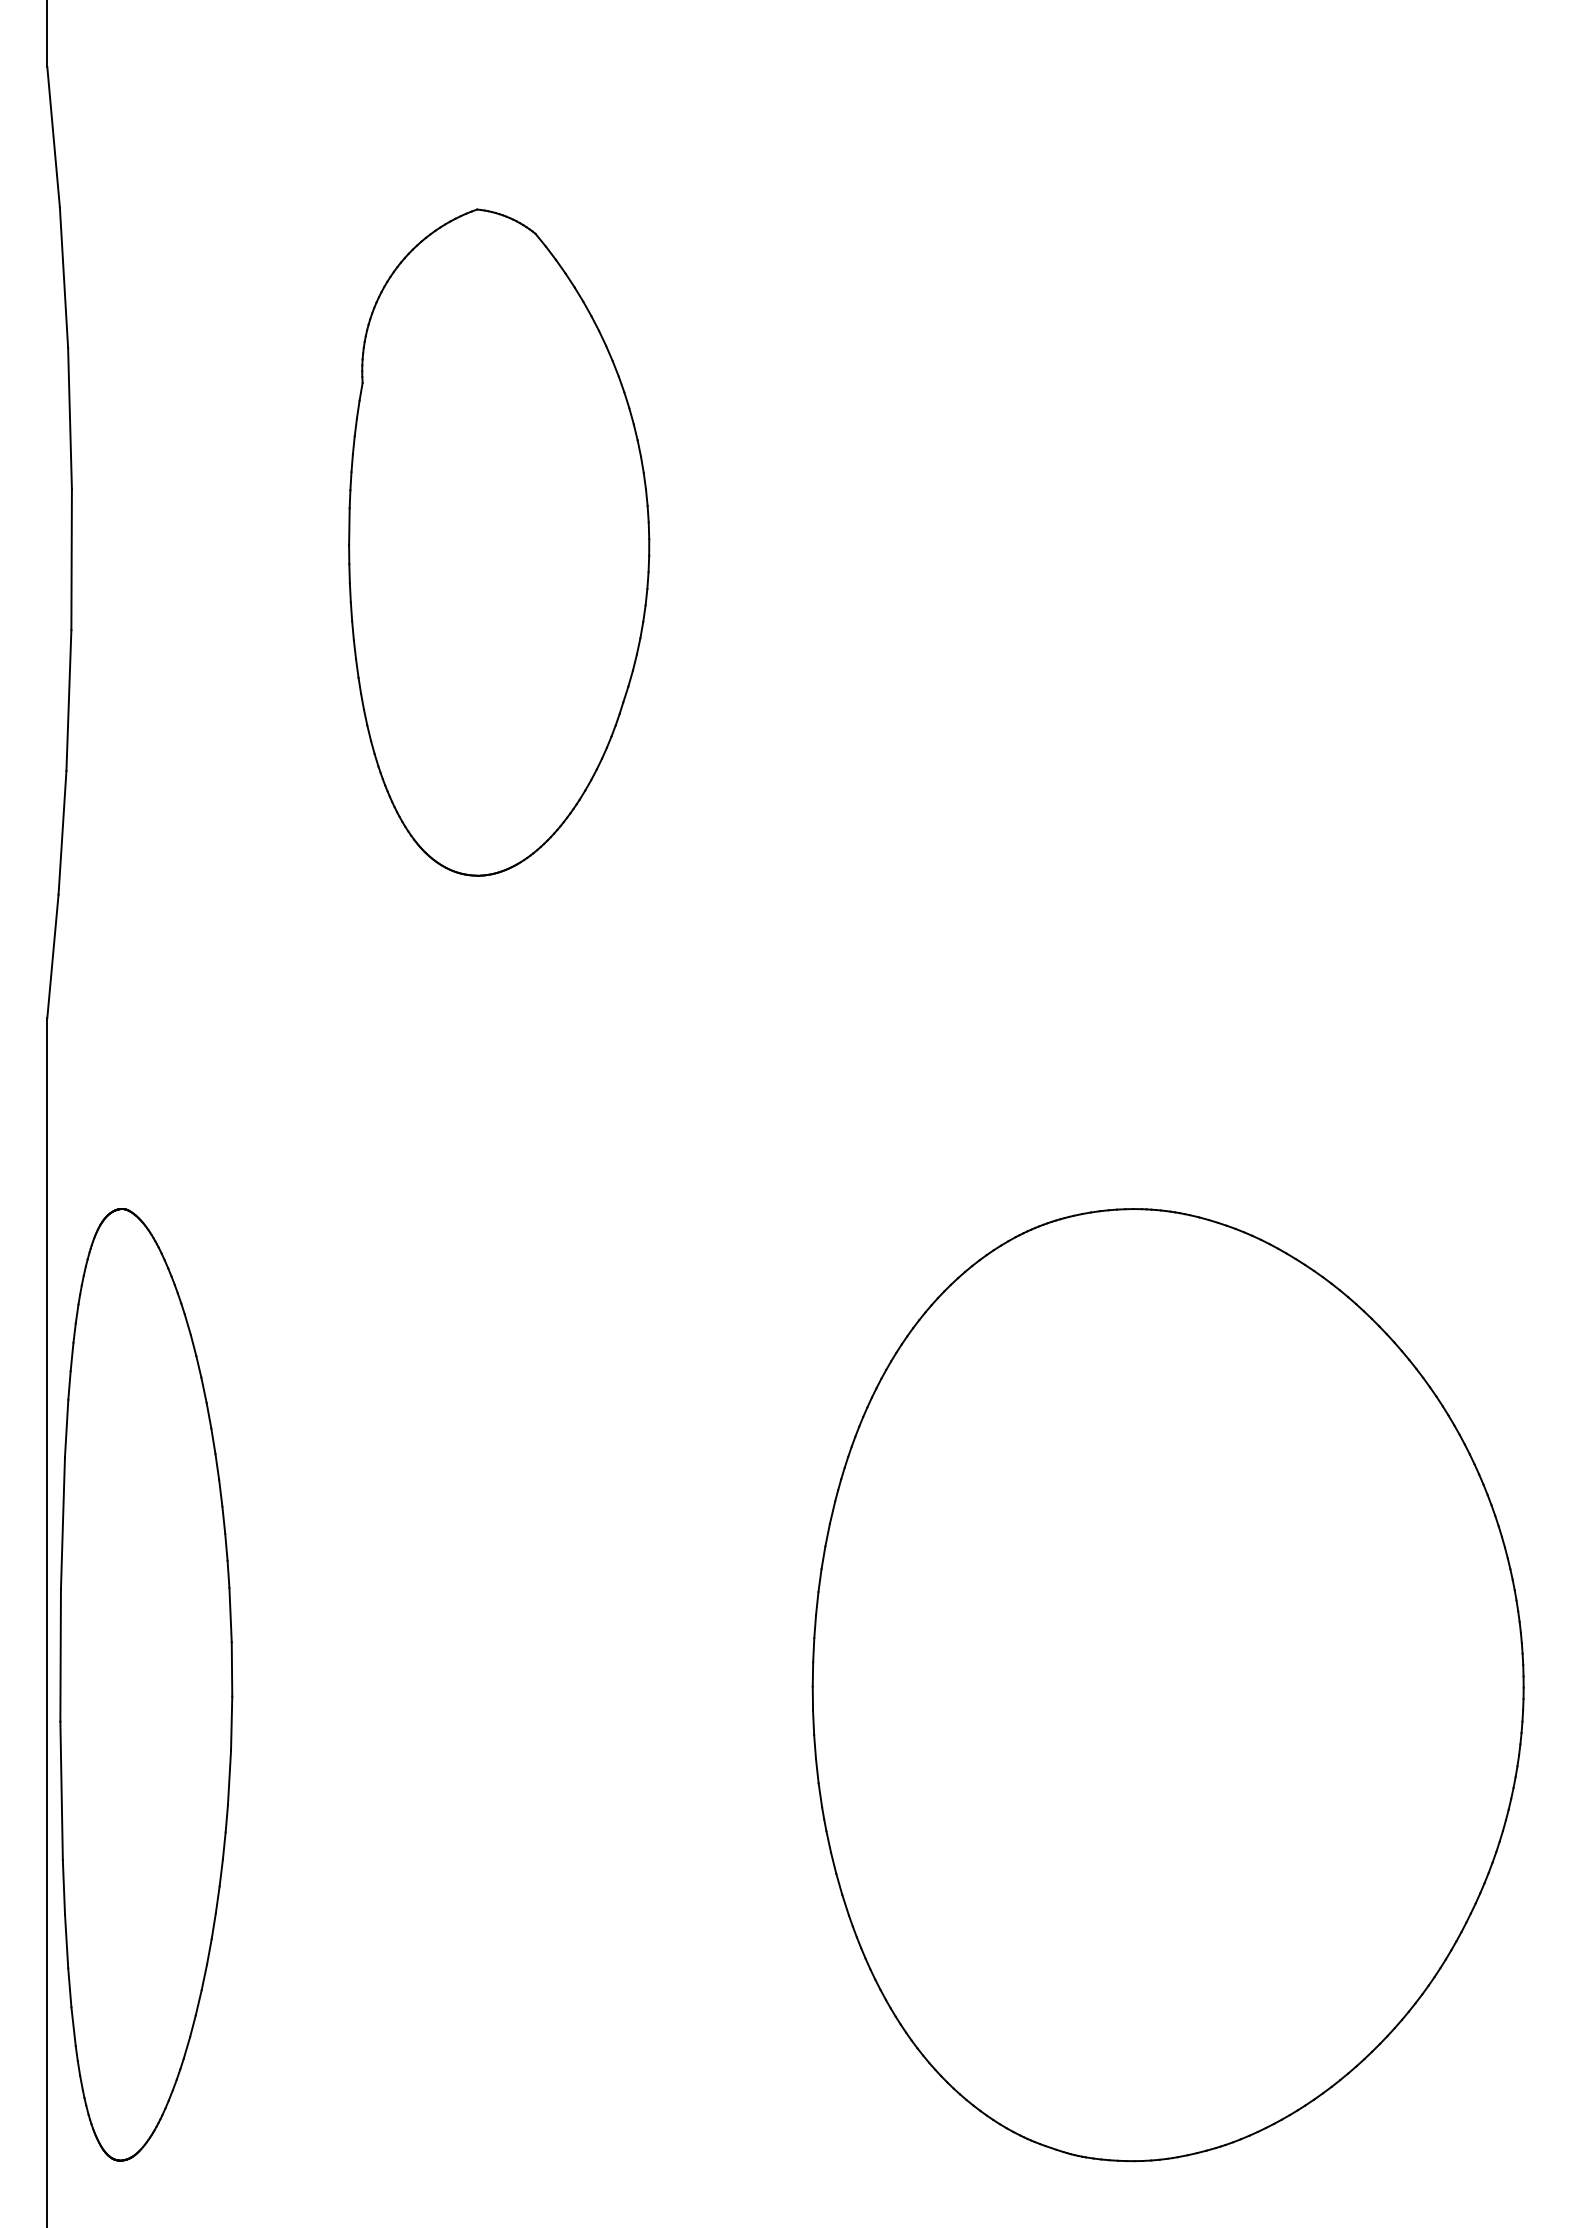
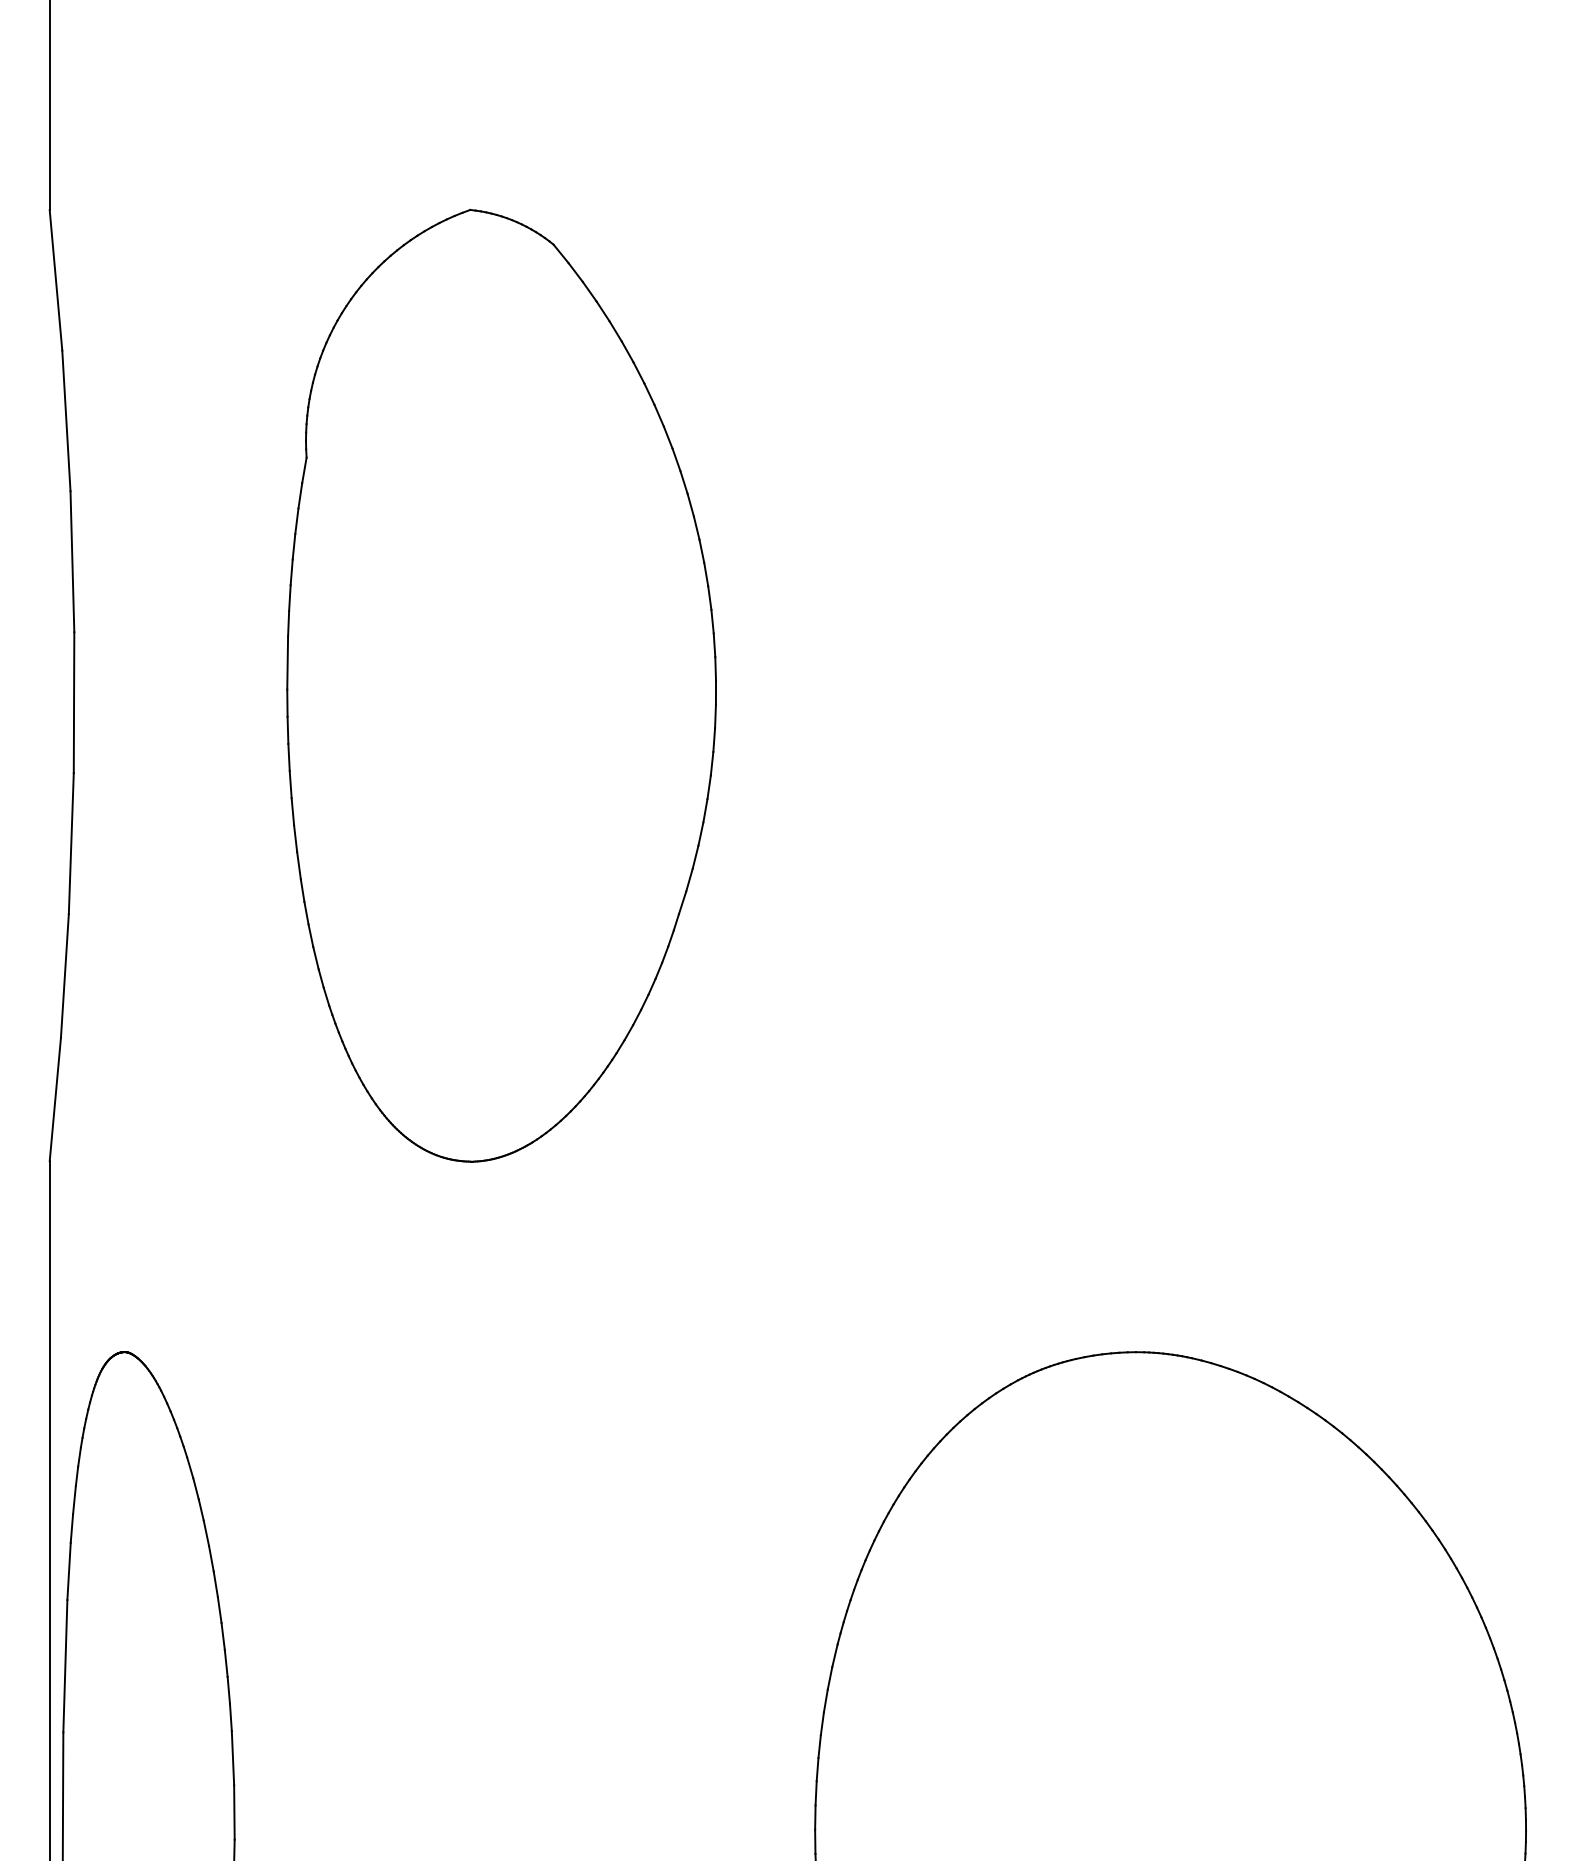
part: (498, 542) -> (500, 685), size x1.43

